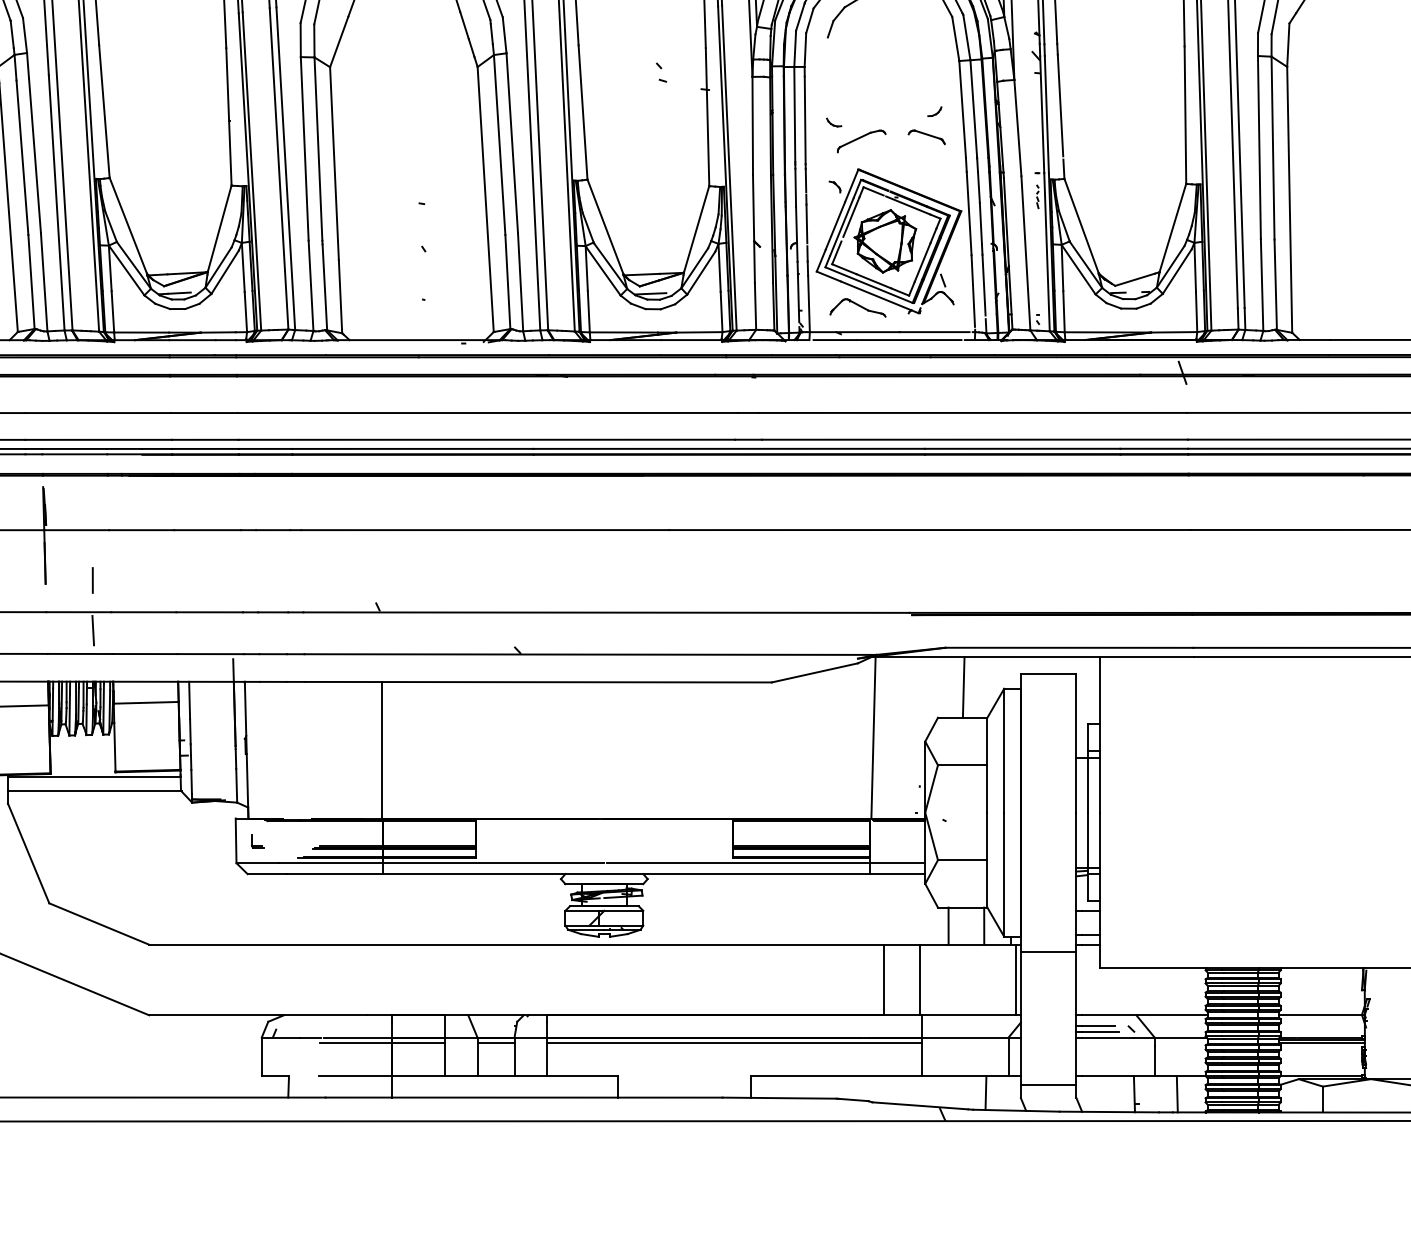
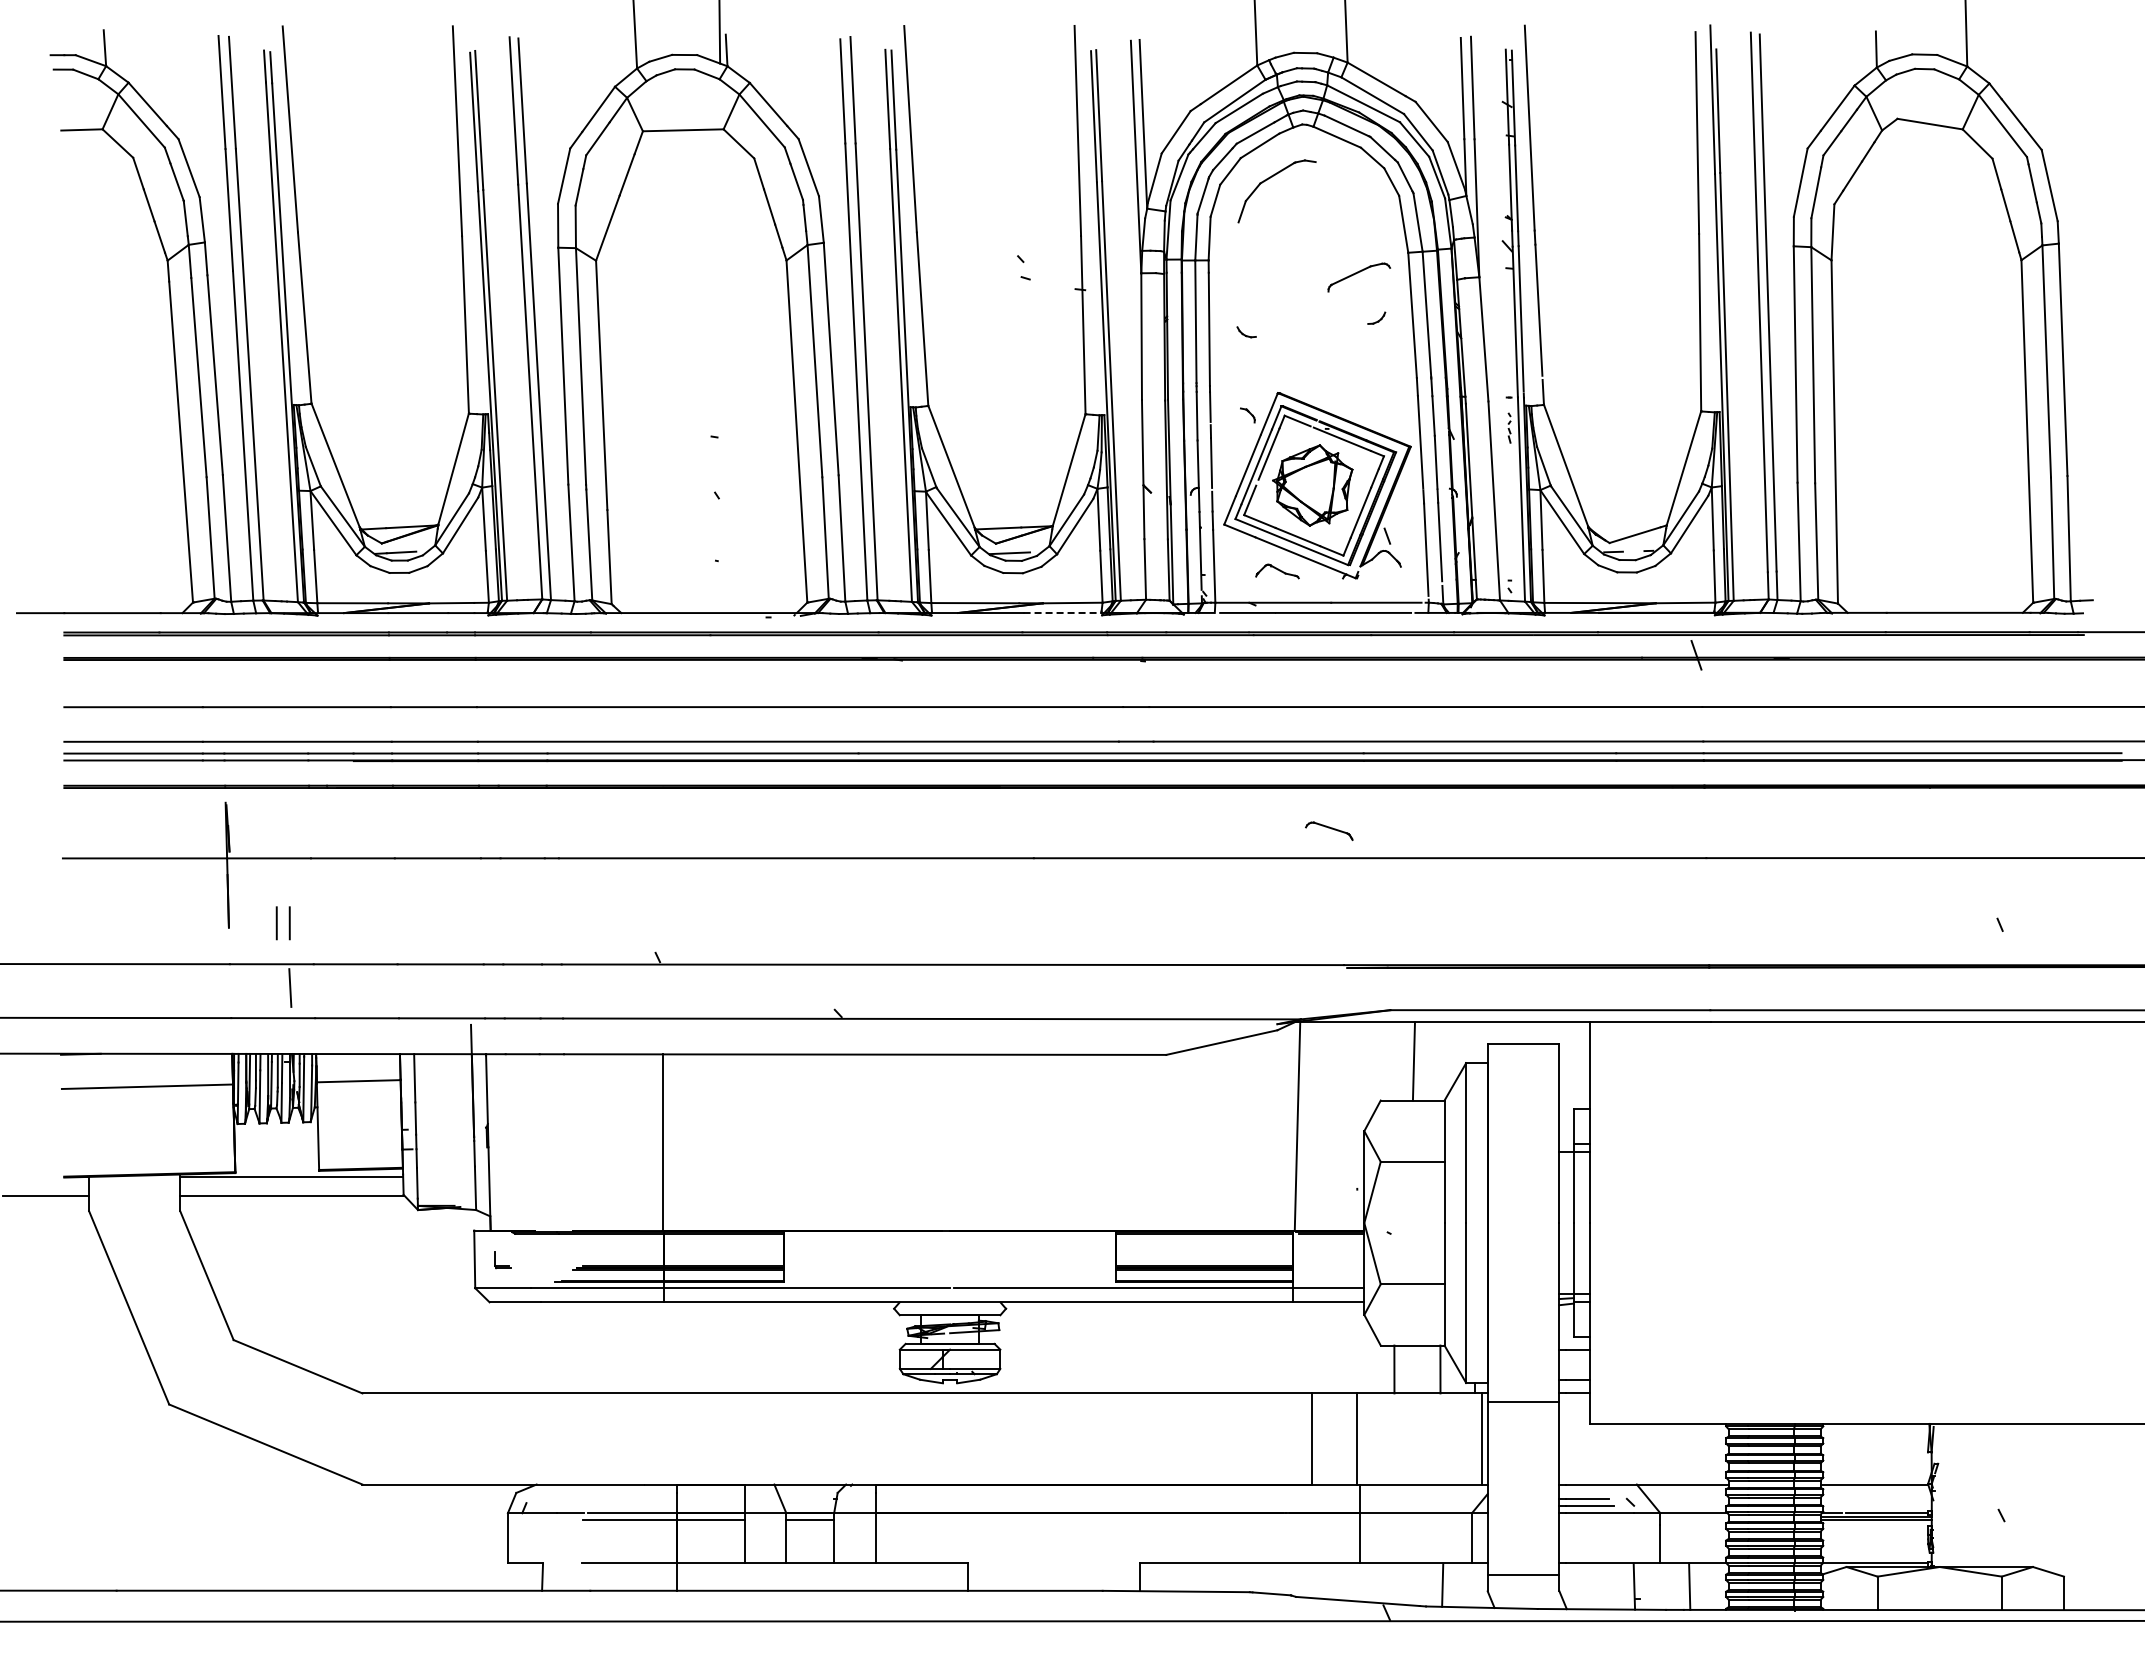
part: (926, 136) -> (1329, 830), moved
part: (861, 141) -> (1359, 277), moved
part: (857, 307) -> (1277, 571), size x0.6
line: (693, 339) -> (1065, 612), solid -> dashed
line: (82, 580) -> (276, 923), added
line: (734, 1043) -> (1118, 1520), removed

